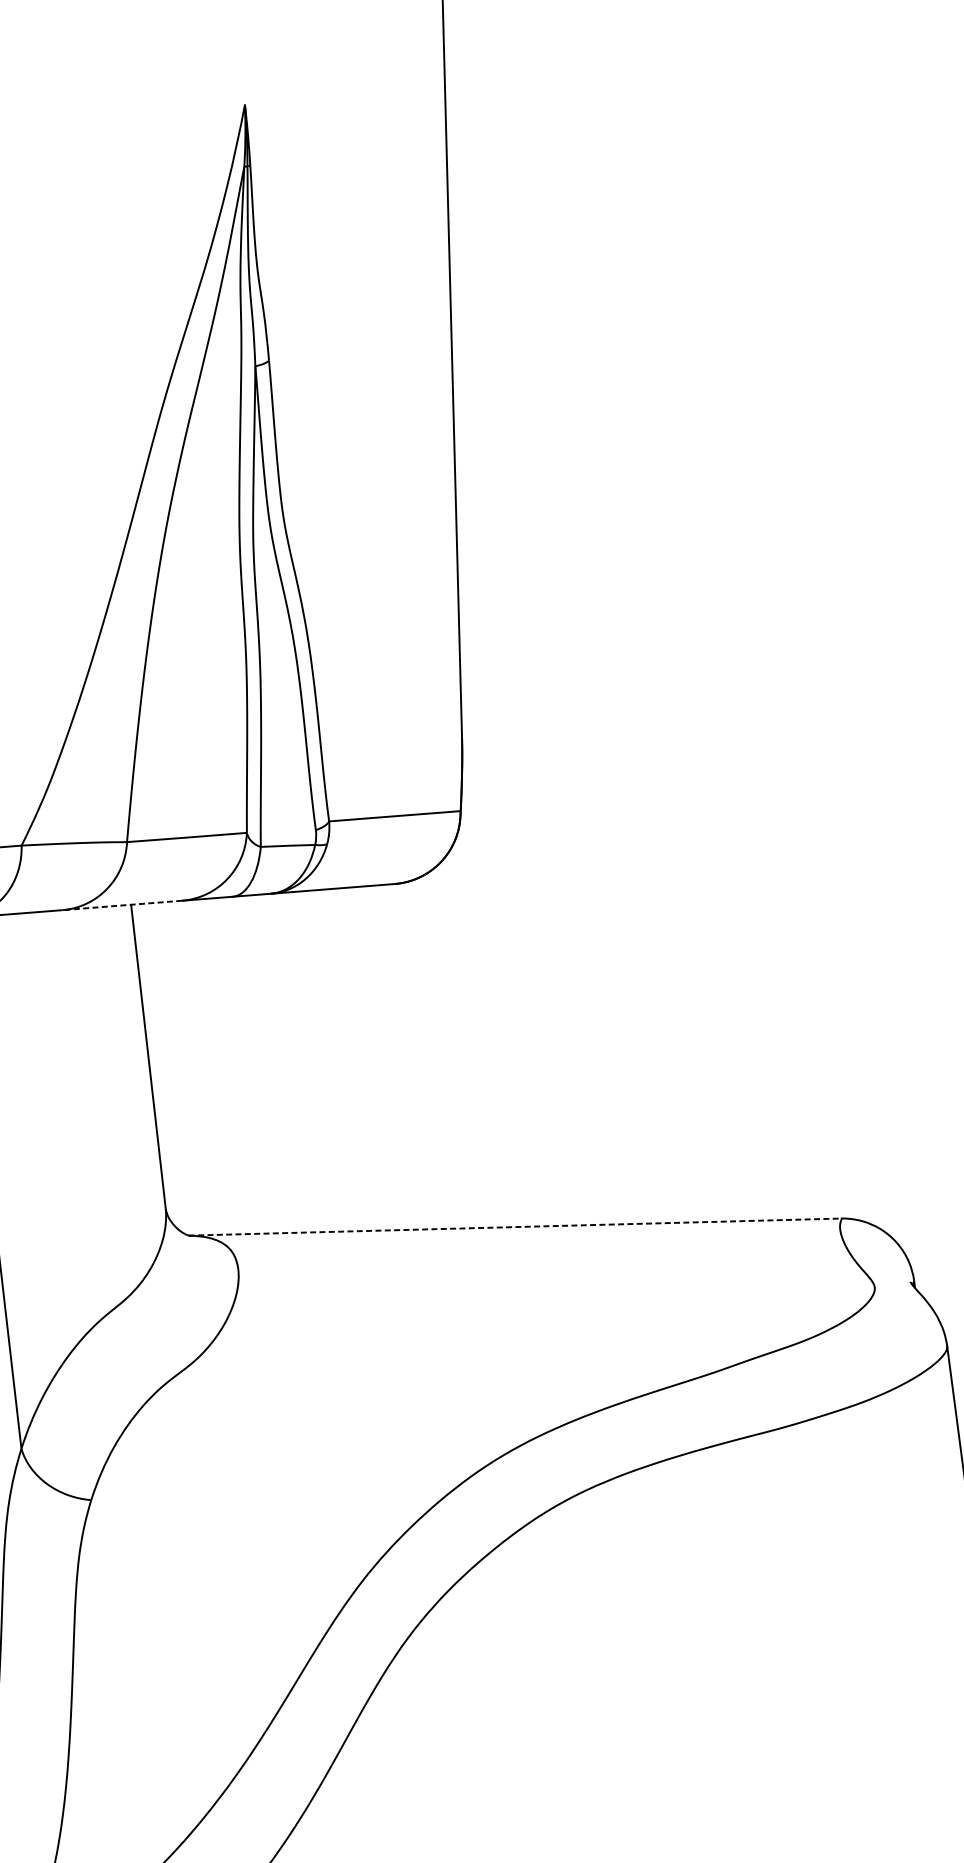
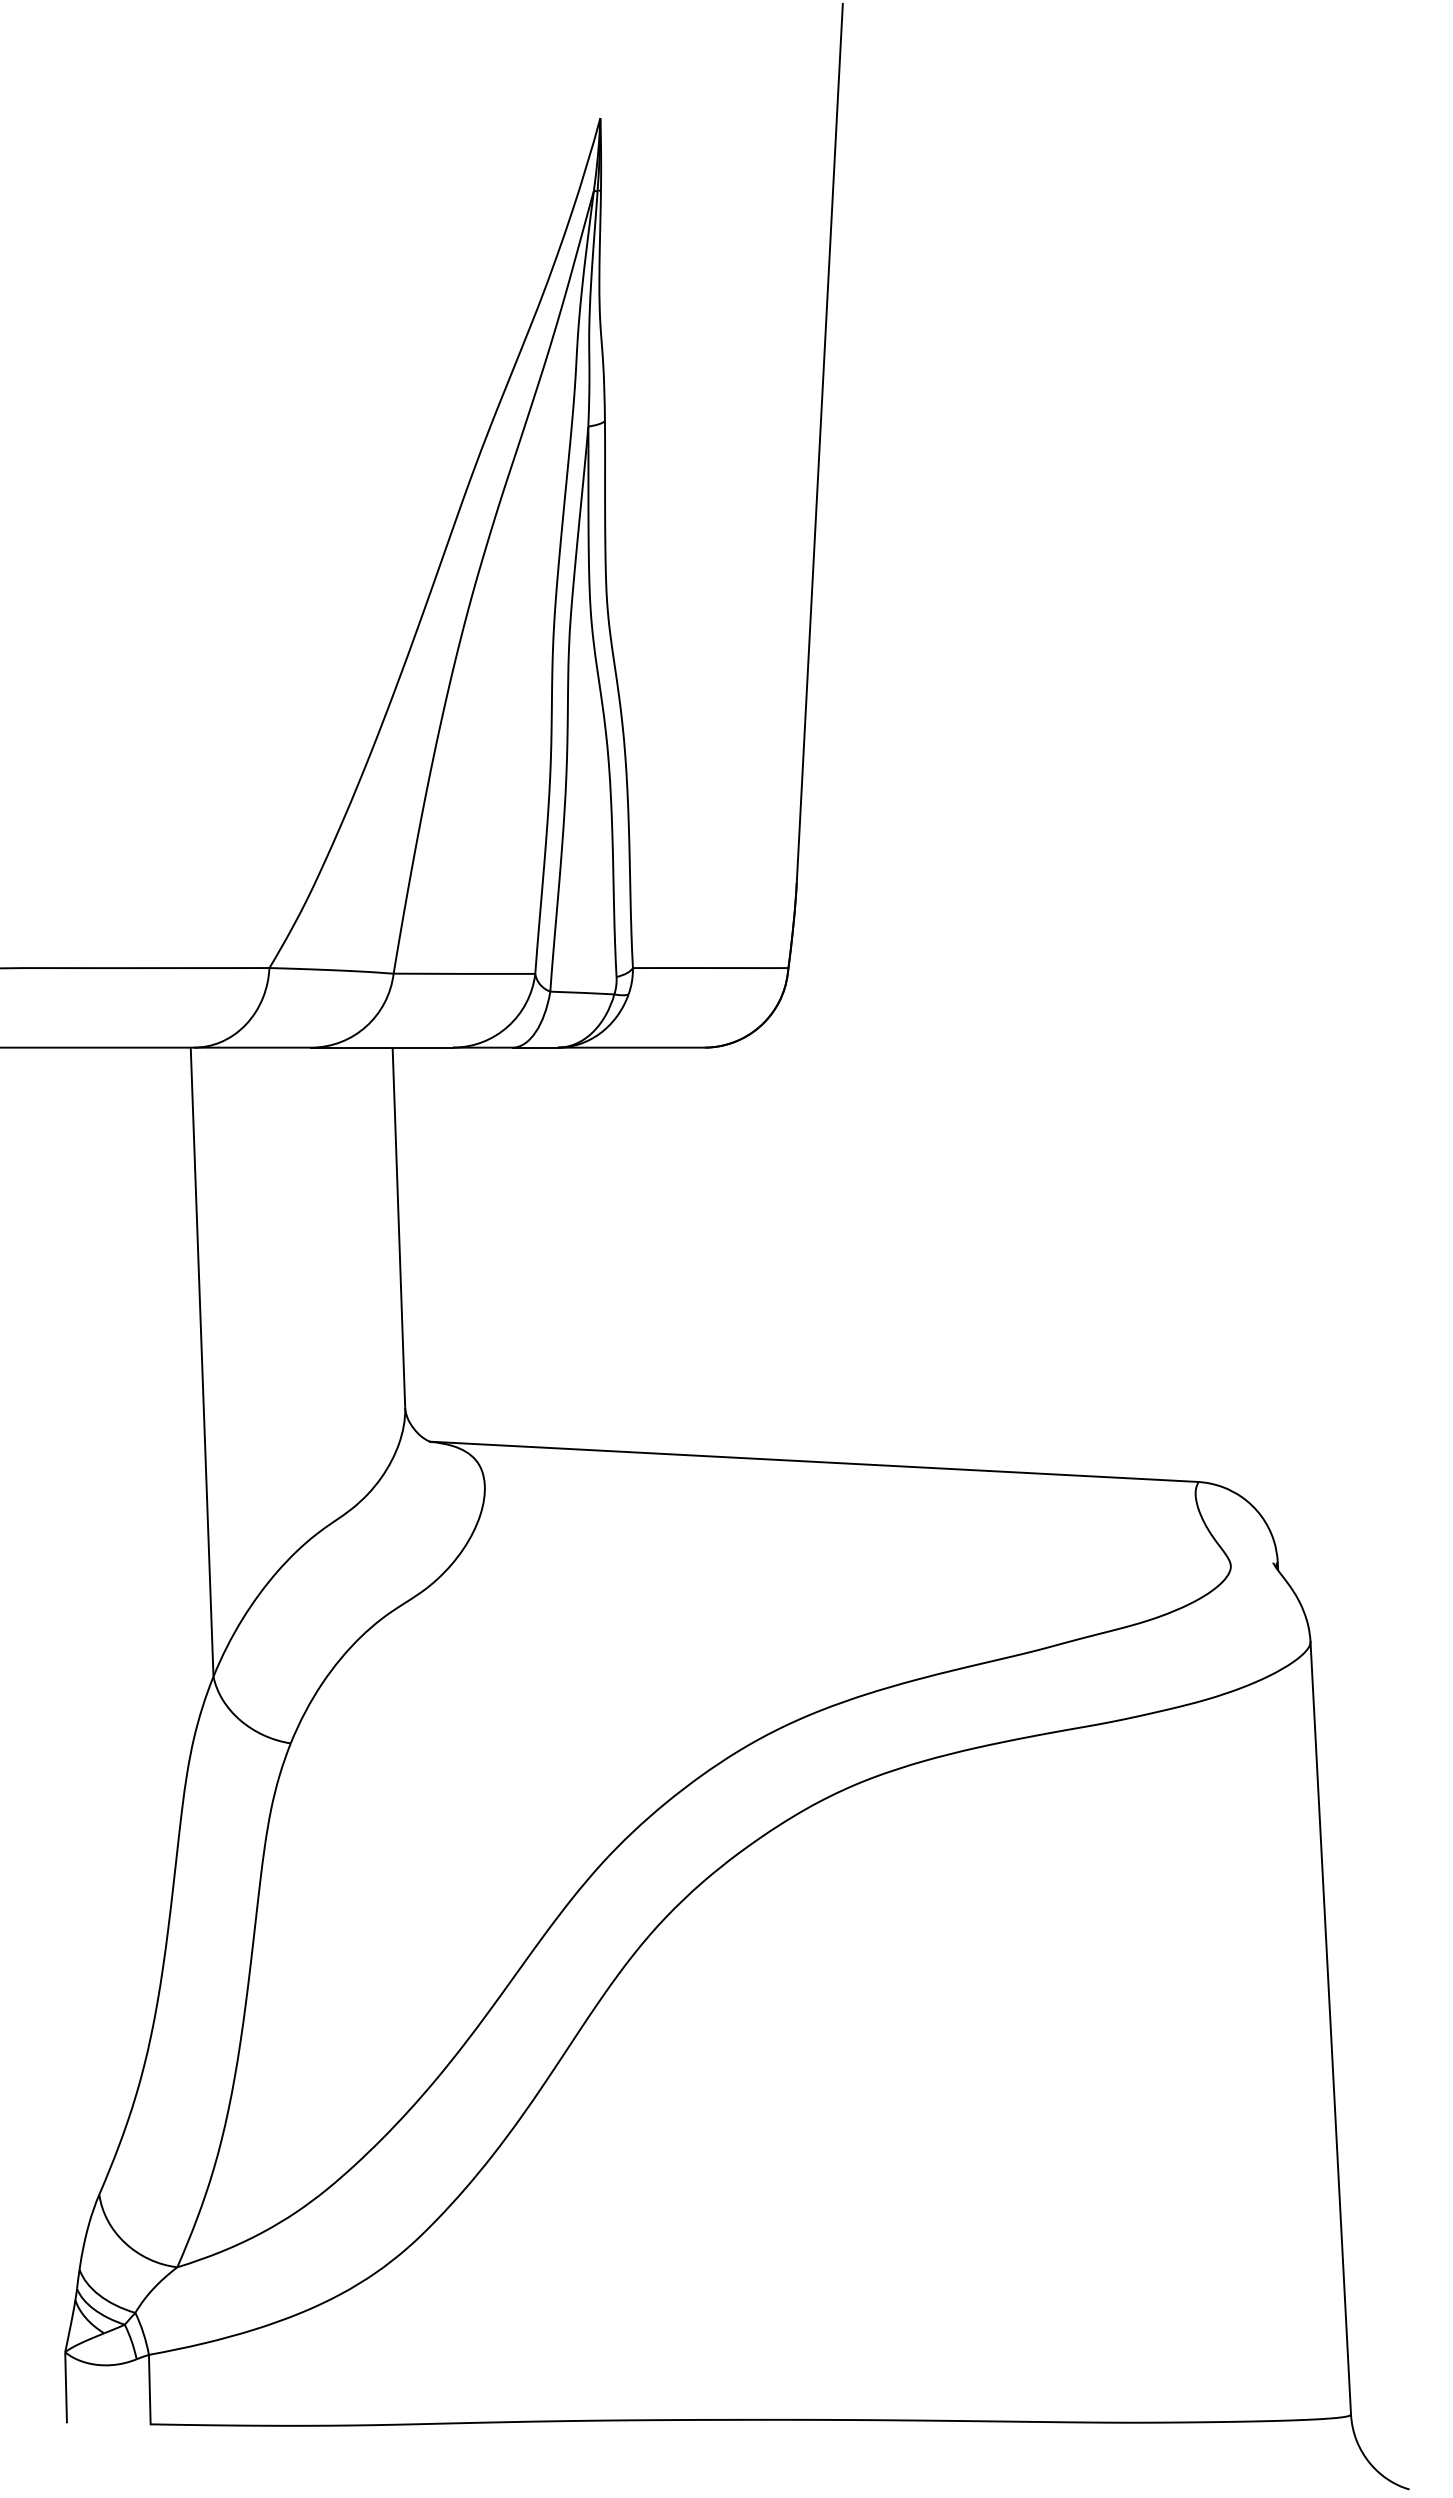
line: (122, 905) -> (382, 1047), dashed -> solid
line: (515, 1226) -> (814, 1461), dashed -> solid

